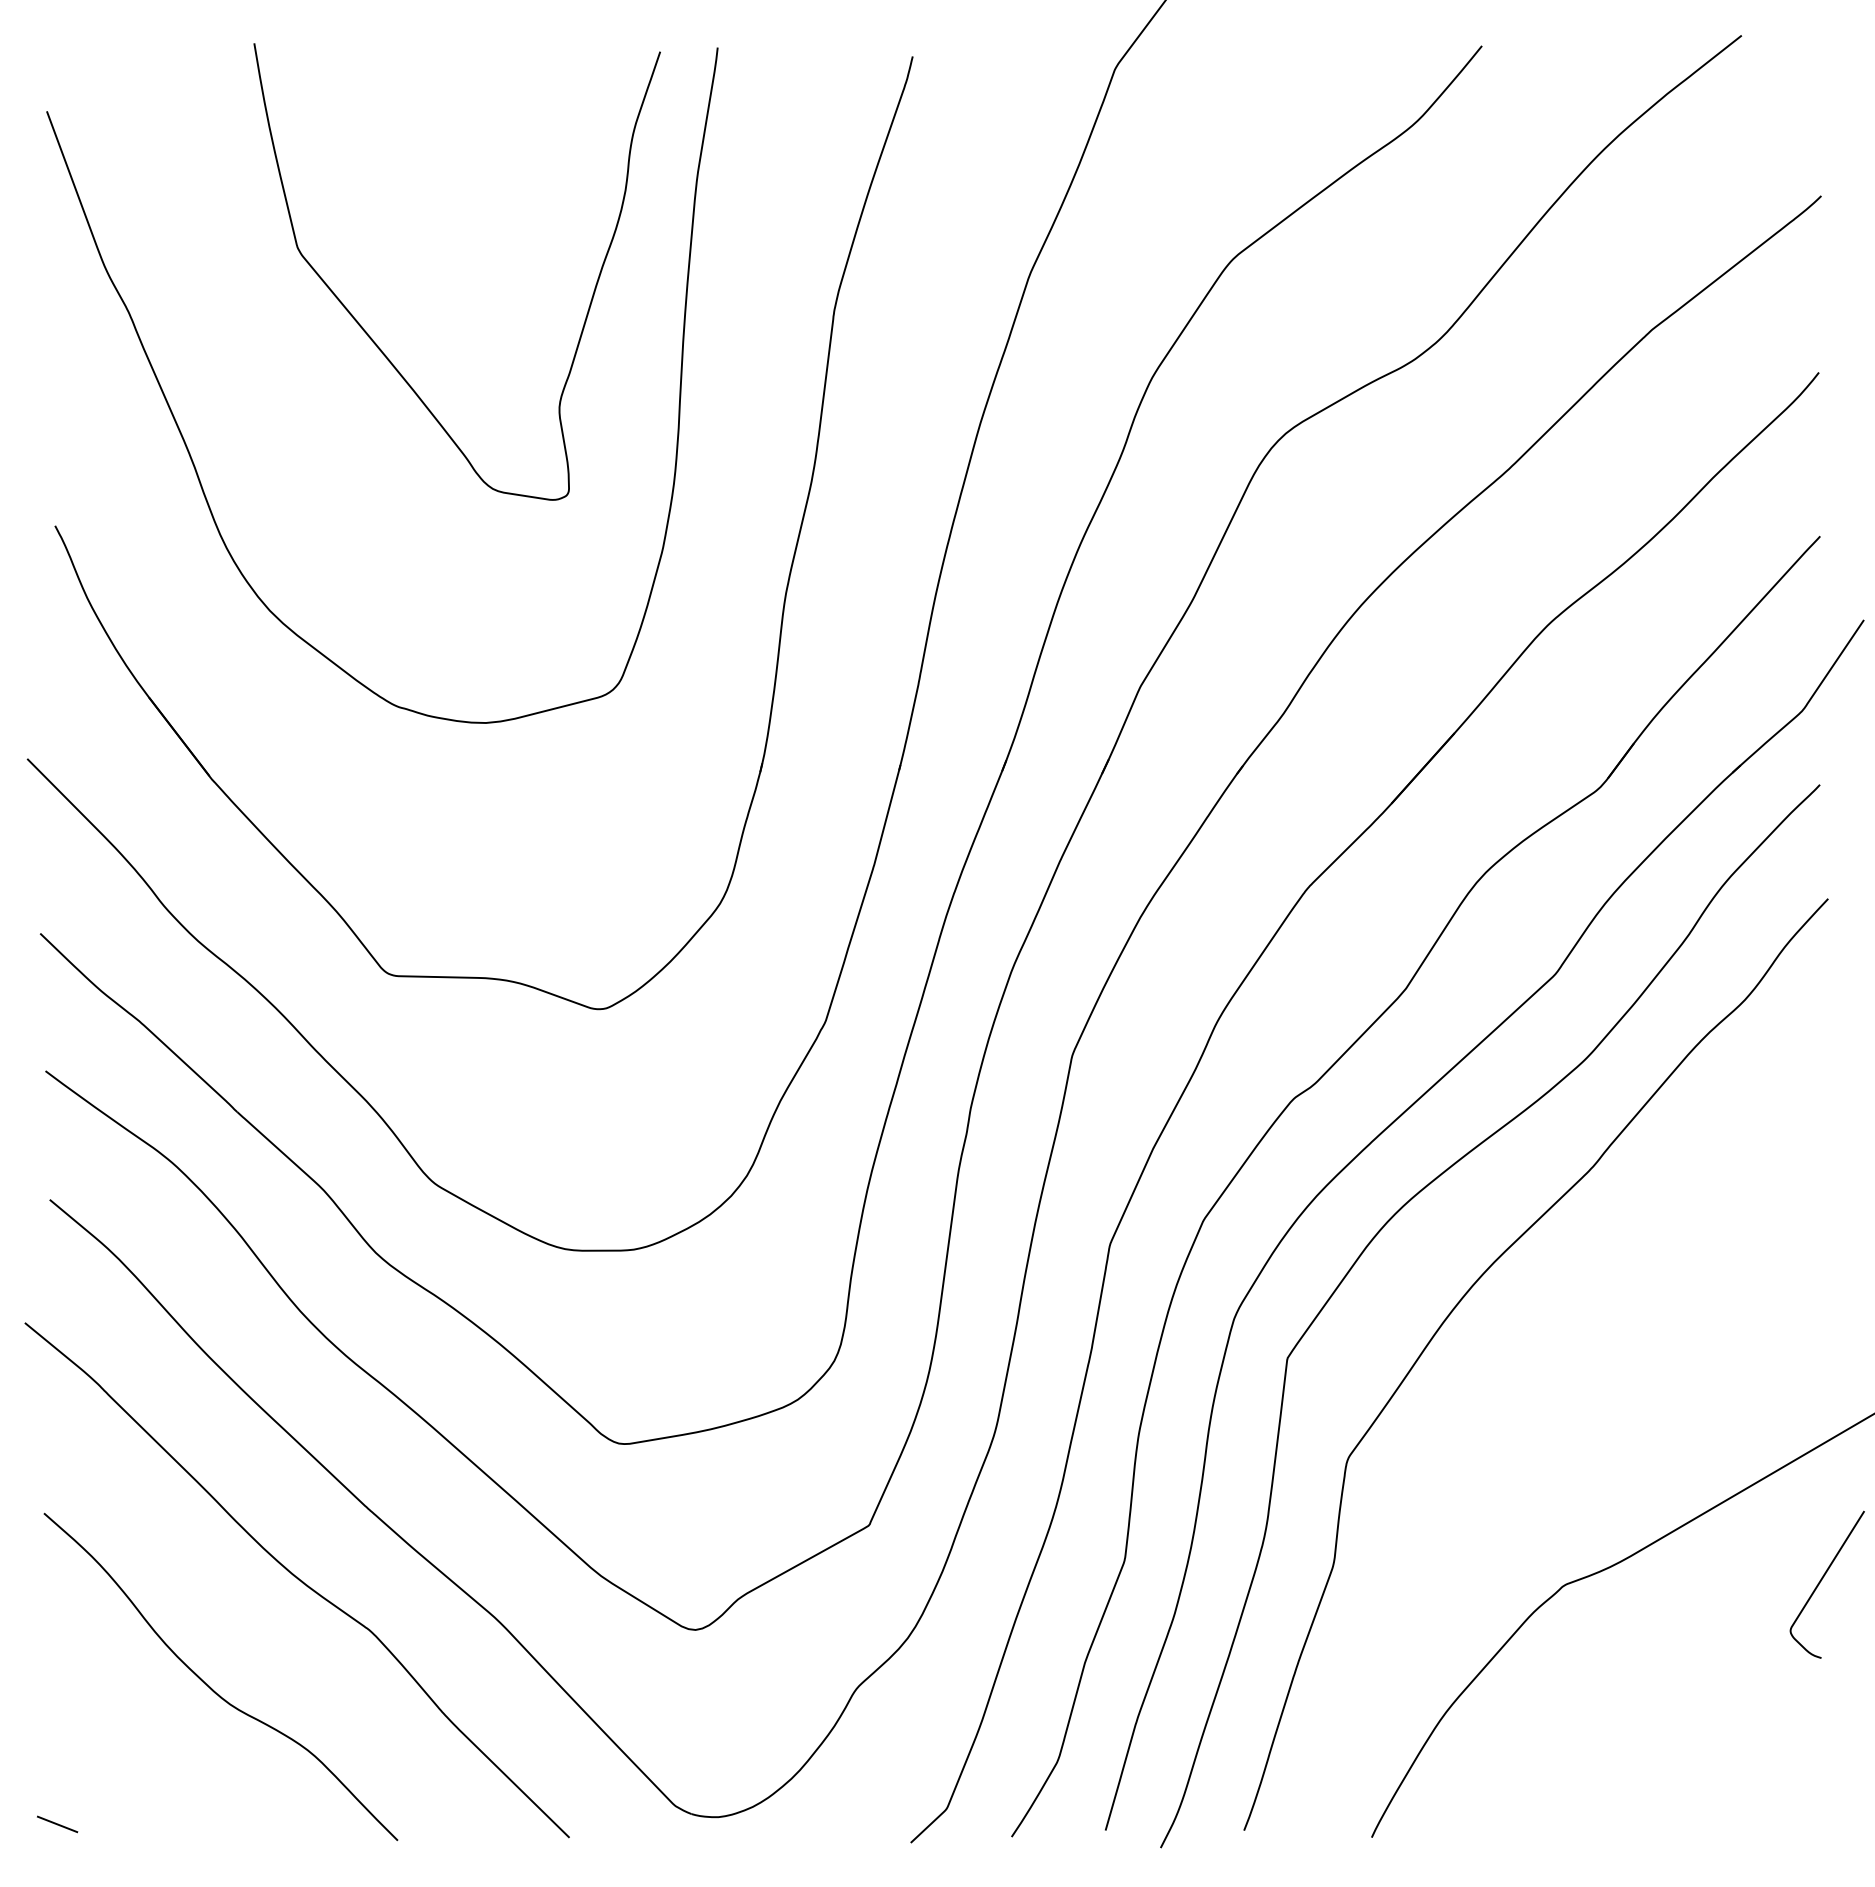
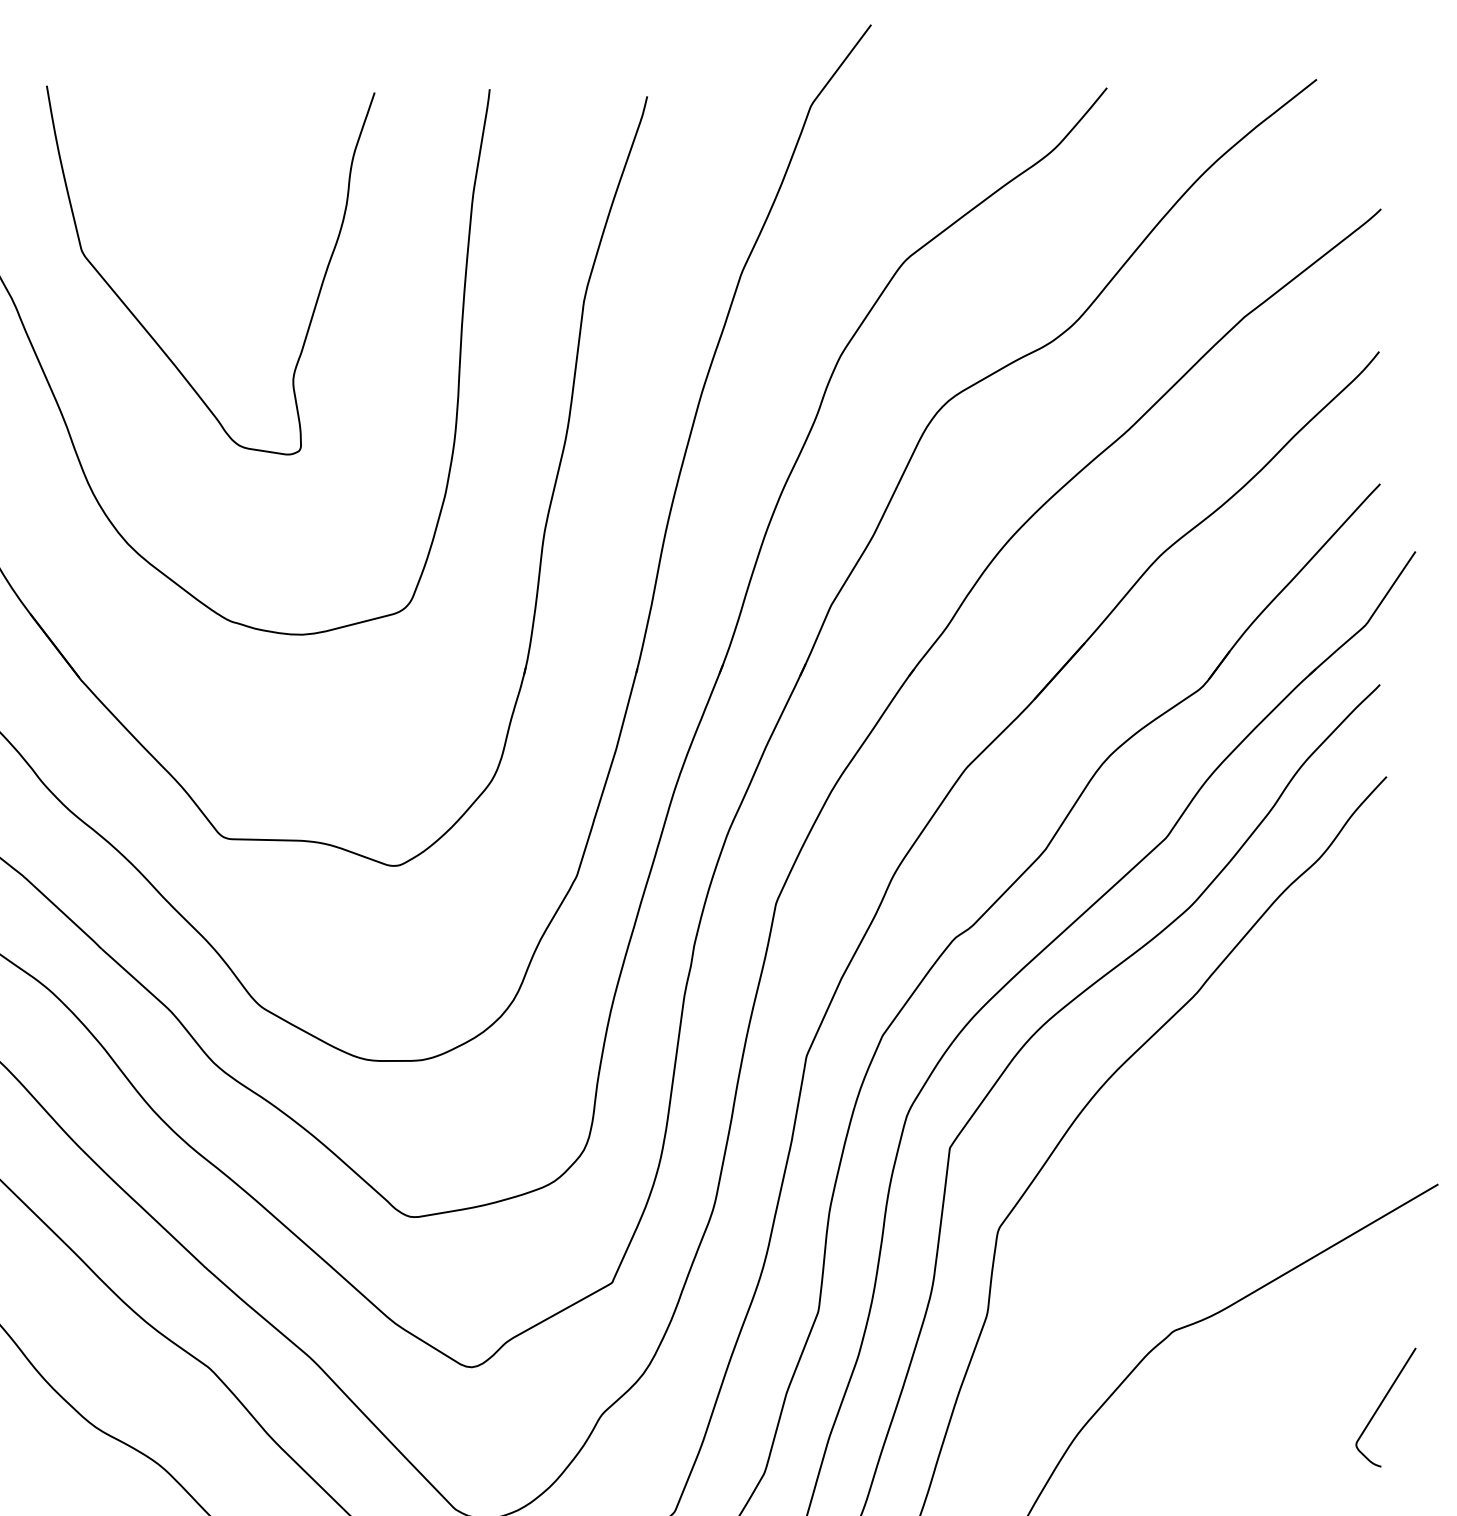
curve: (372, 338) -> (142, 324), moved
curve: (1821, 1581) -> (1381, 1404), moved

